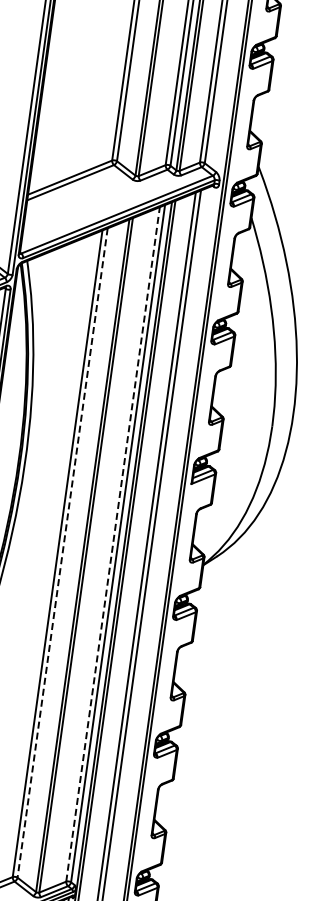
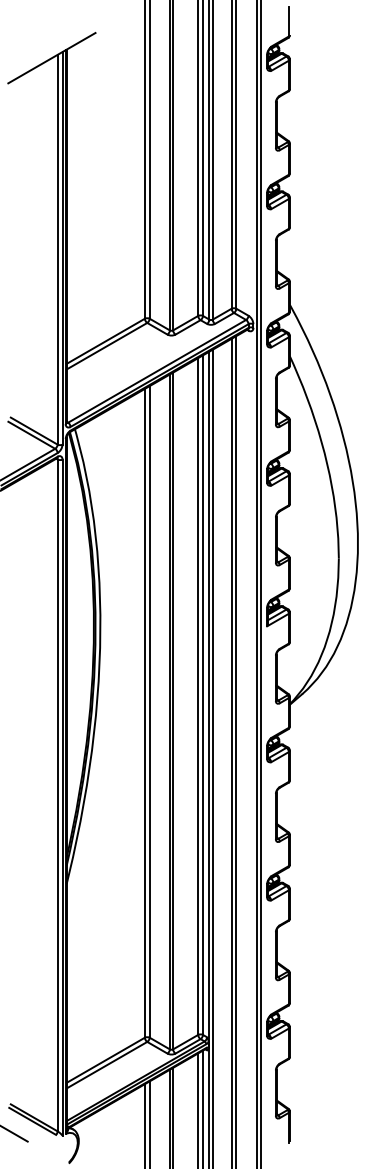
line: (113, 544) -> (198, 696), dashed -> solid
line: (62, 552) -> (149, 711), dashed -> solid

